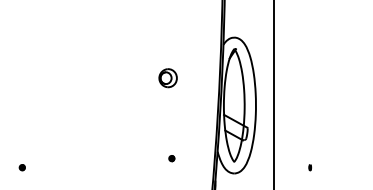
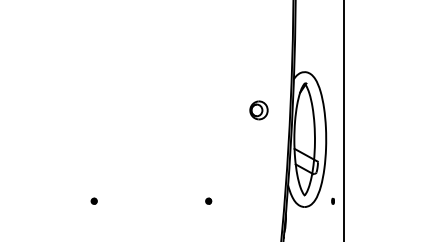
part: (167, 78) -> (258, 110), moved
part: (171, 157) -> (208, 200), moved
part: (309, 166) -> (332, 200), moved

